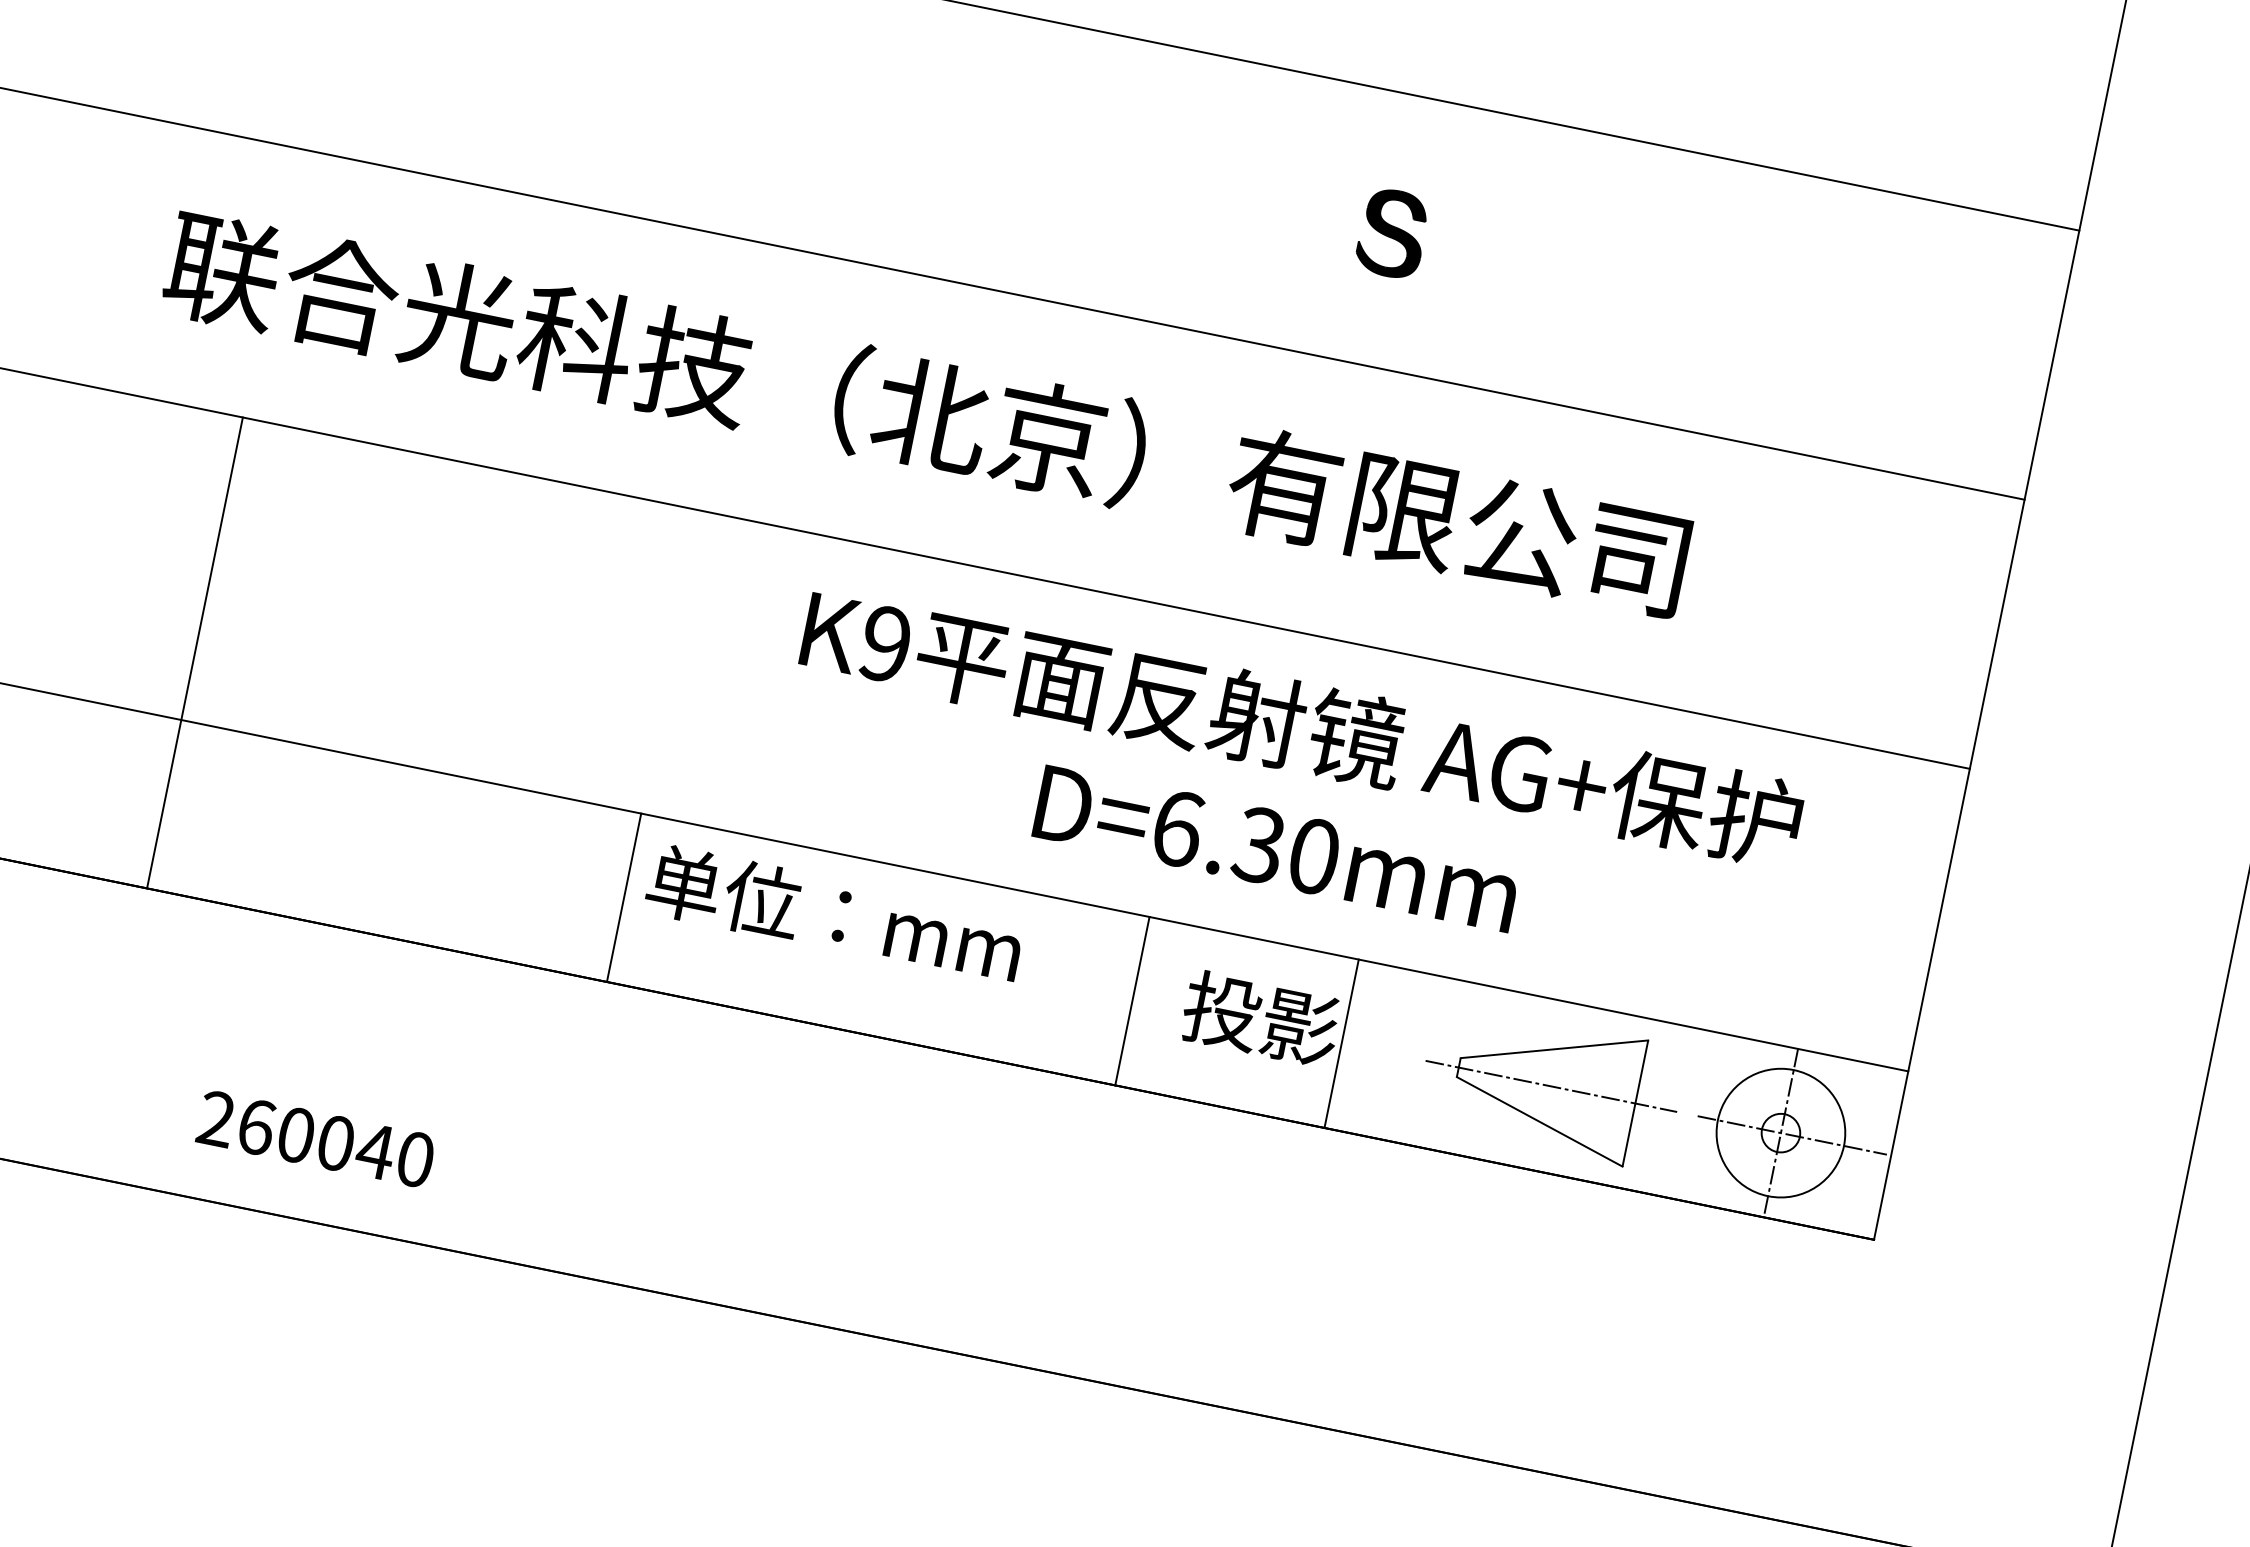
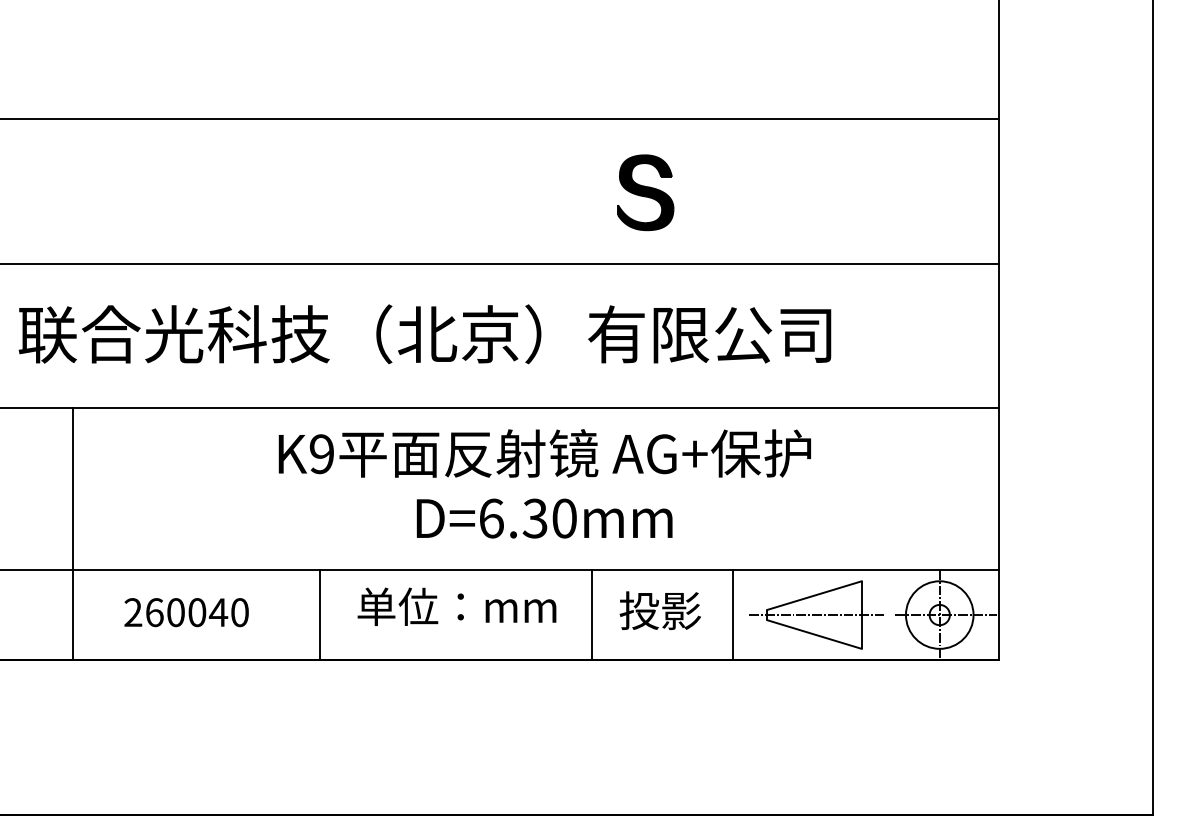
part: (1392, 232) -> (645, 192), size x1.67
text: (1289, 783) -> (544, 483), moved
text: (833, 914) -> (456, 606), moved
line: (1342, 1042) -> (733, 614), moved
text: (315, 1139) -> (186, 612), moved

